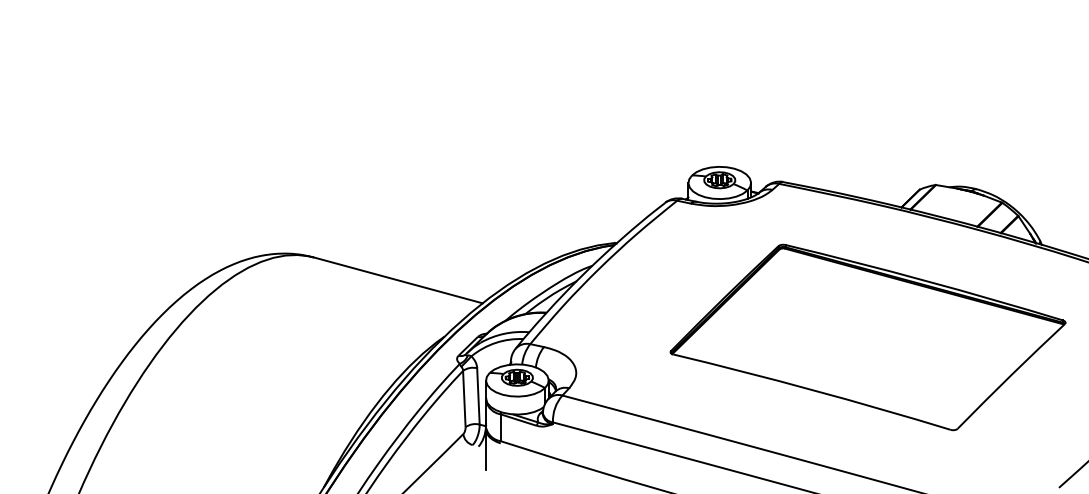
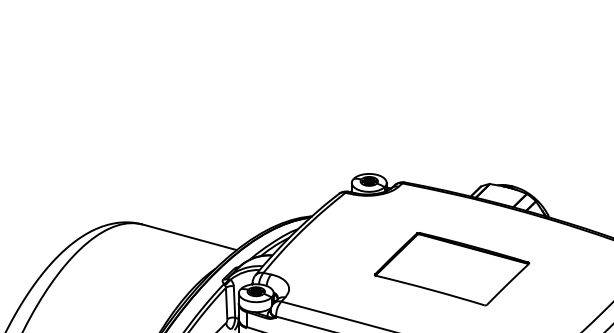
part: (867, 336) -> (451, 268), size x0.7

